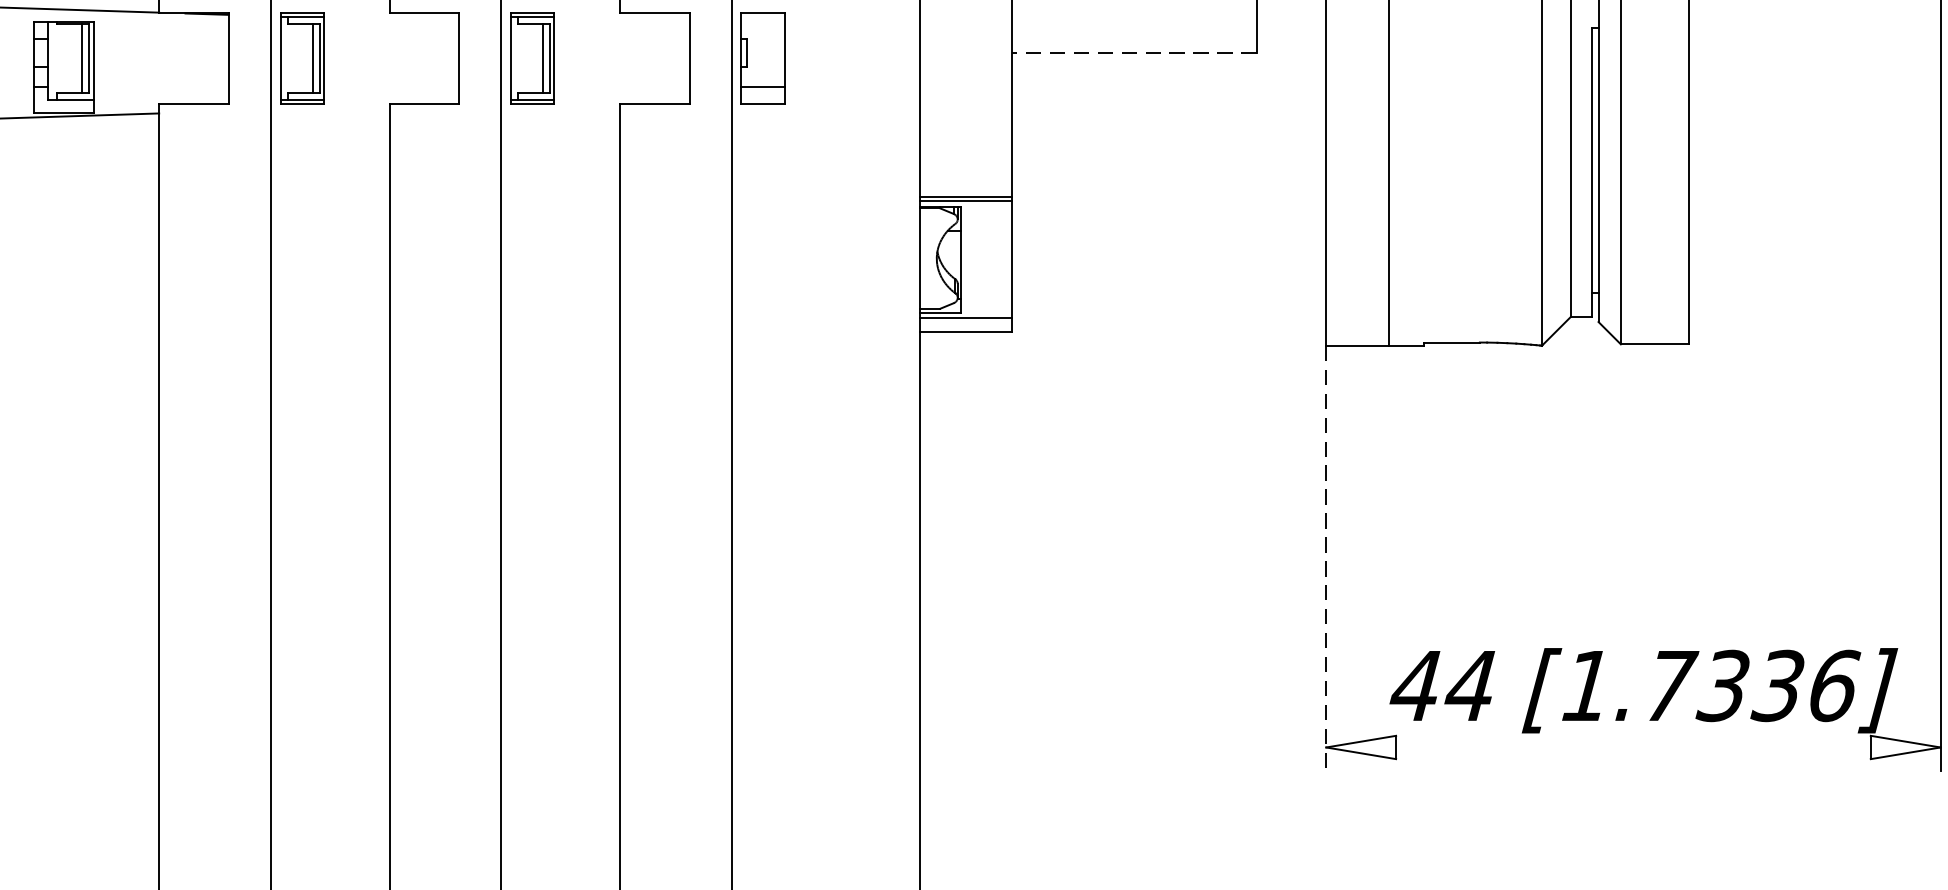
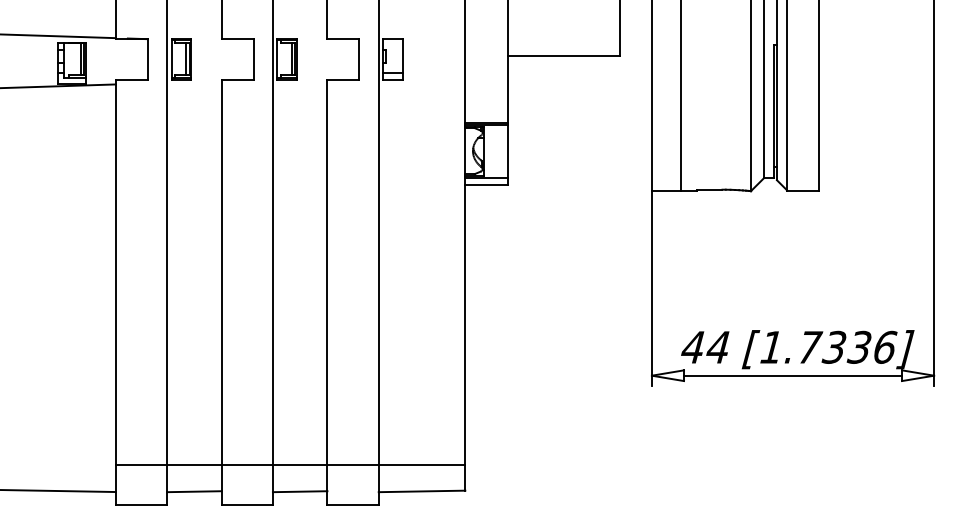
line: (1133, 52) -> (563, 56), dashed -> solid
line: (1325, 557) -> (651, 288), dashed -> solid
line: (1634, 747) -> (793, 375), added

